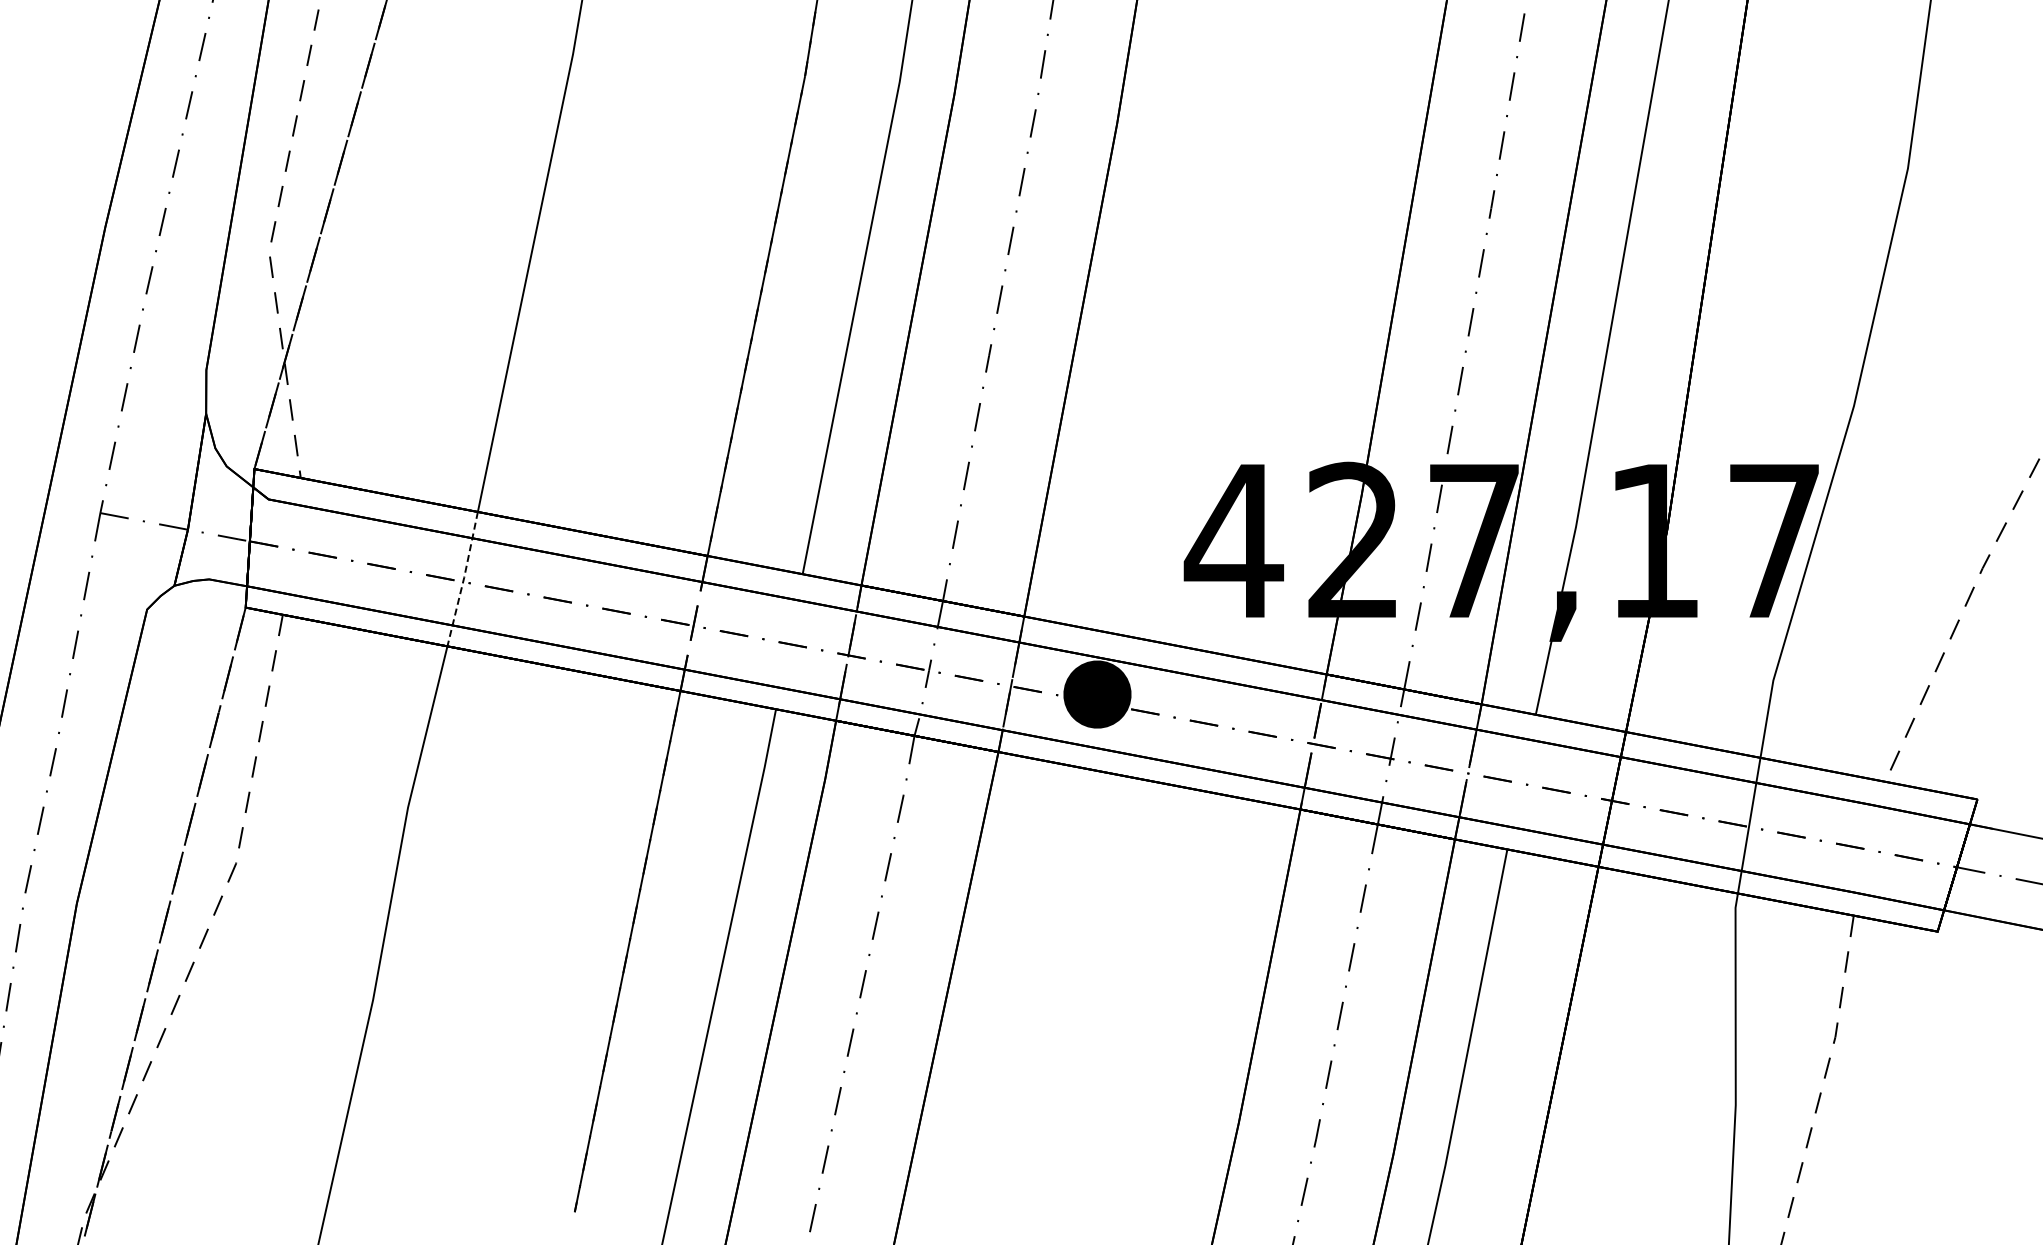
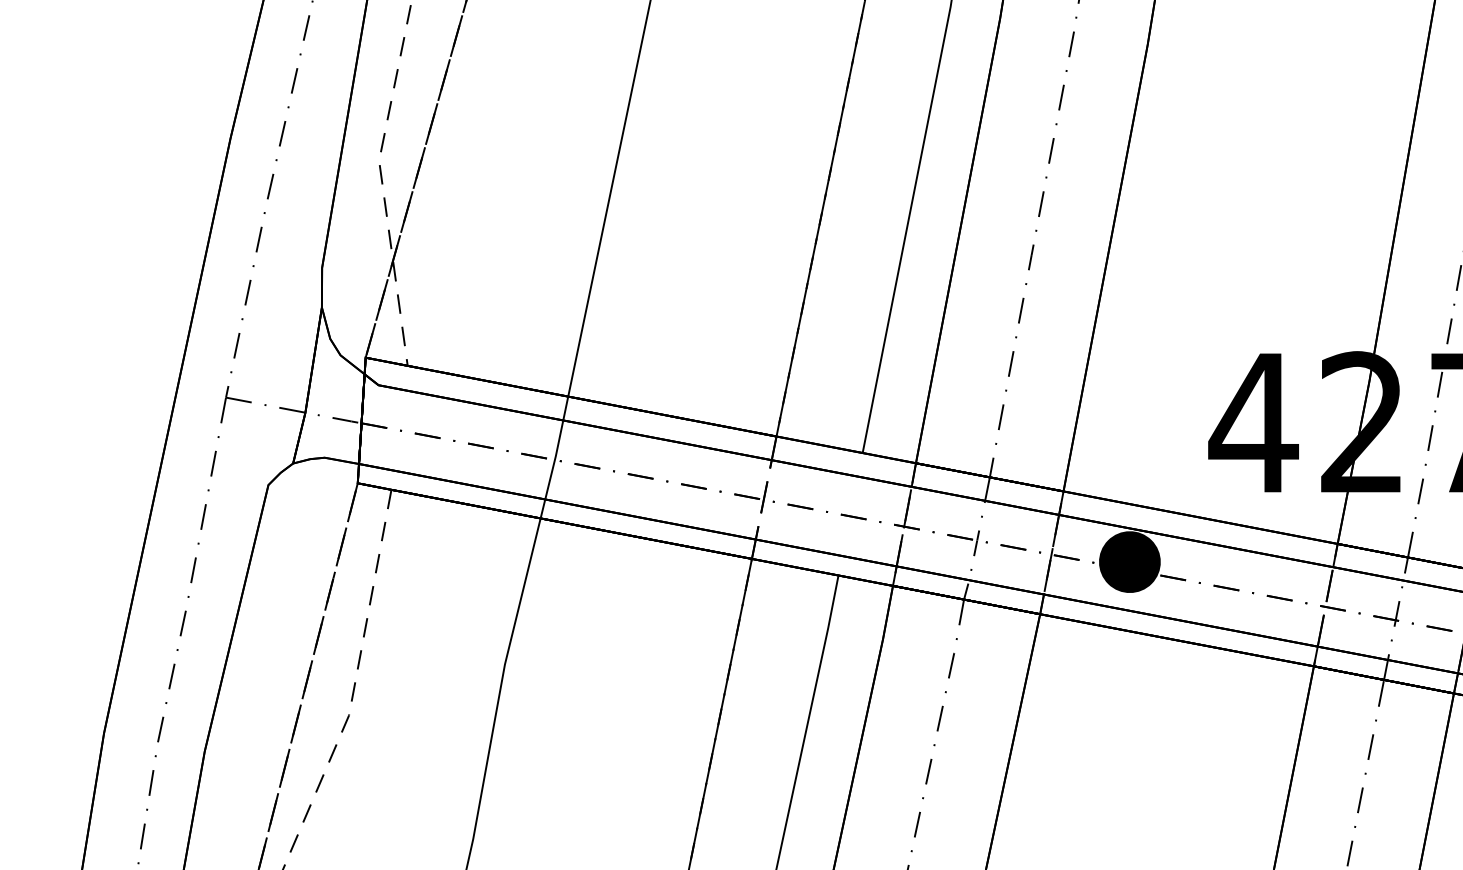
line: (463, 579) -> (555, 457), dashed -> solid

